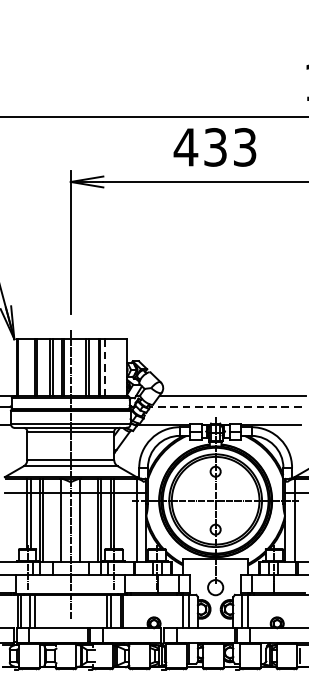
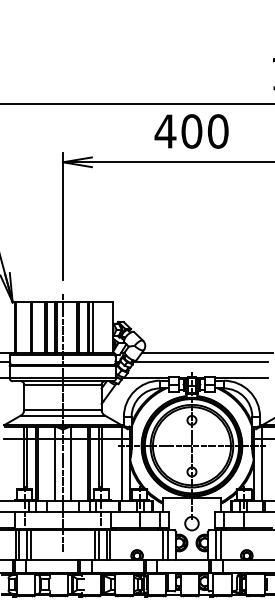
text: (229, 147) -> (204, 131), 433 -> 400
line: (105, 368) -> (93, 328), dashed -> solid
line: (225, 406) -> (200, 362), dashed -> solid

